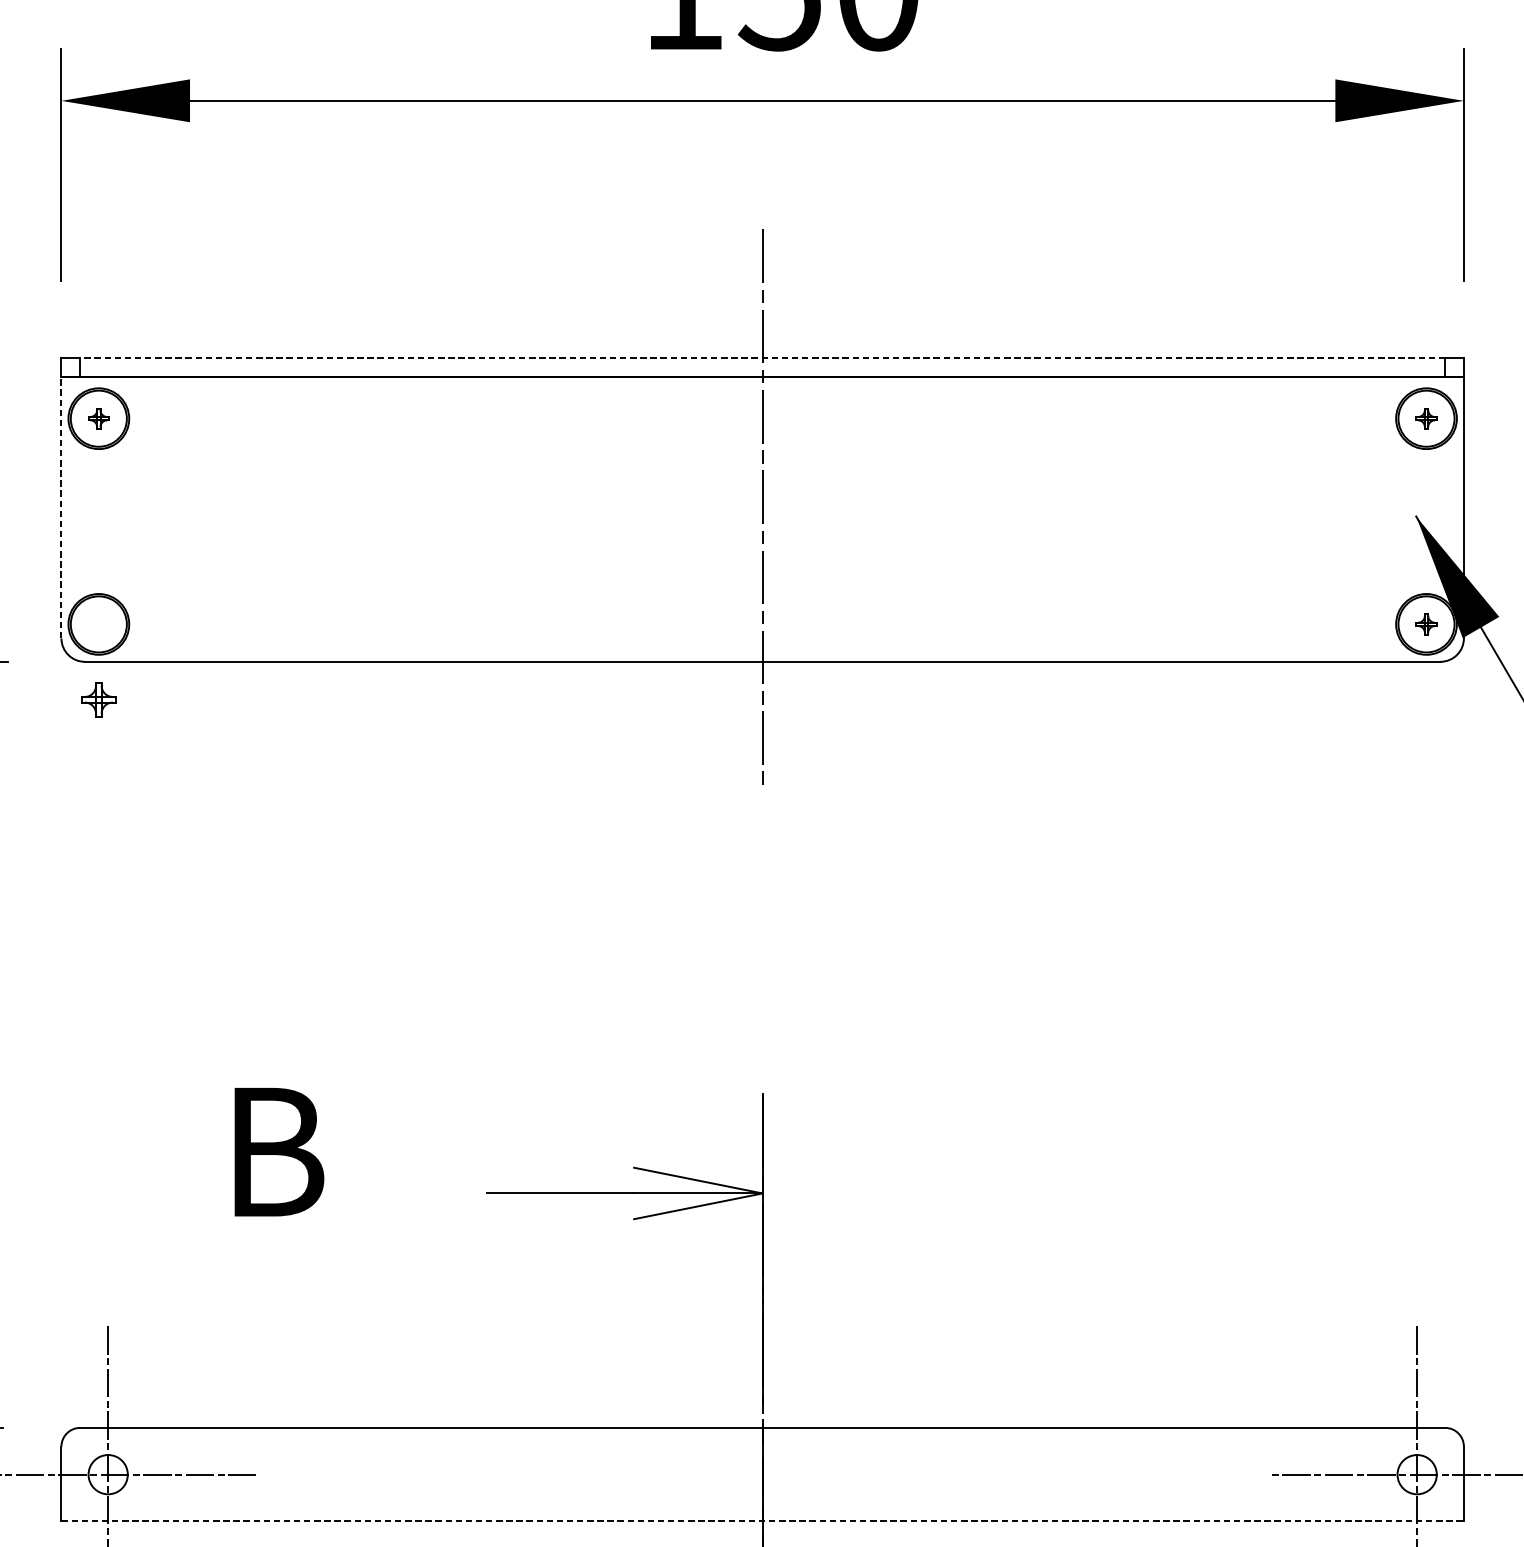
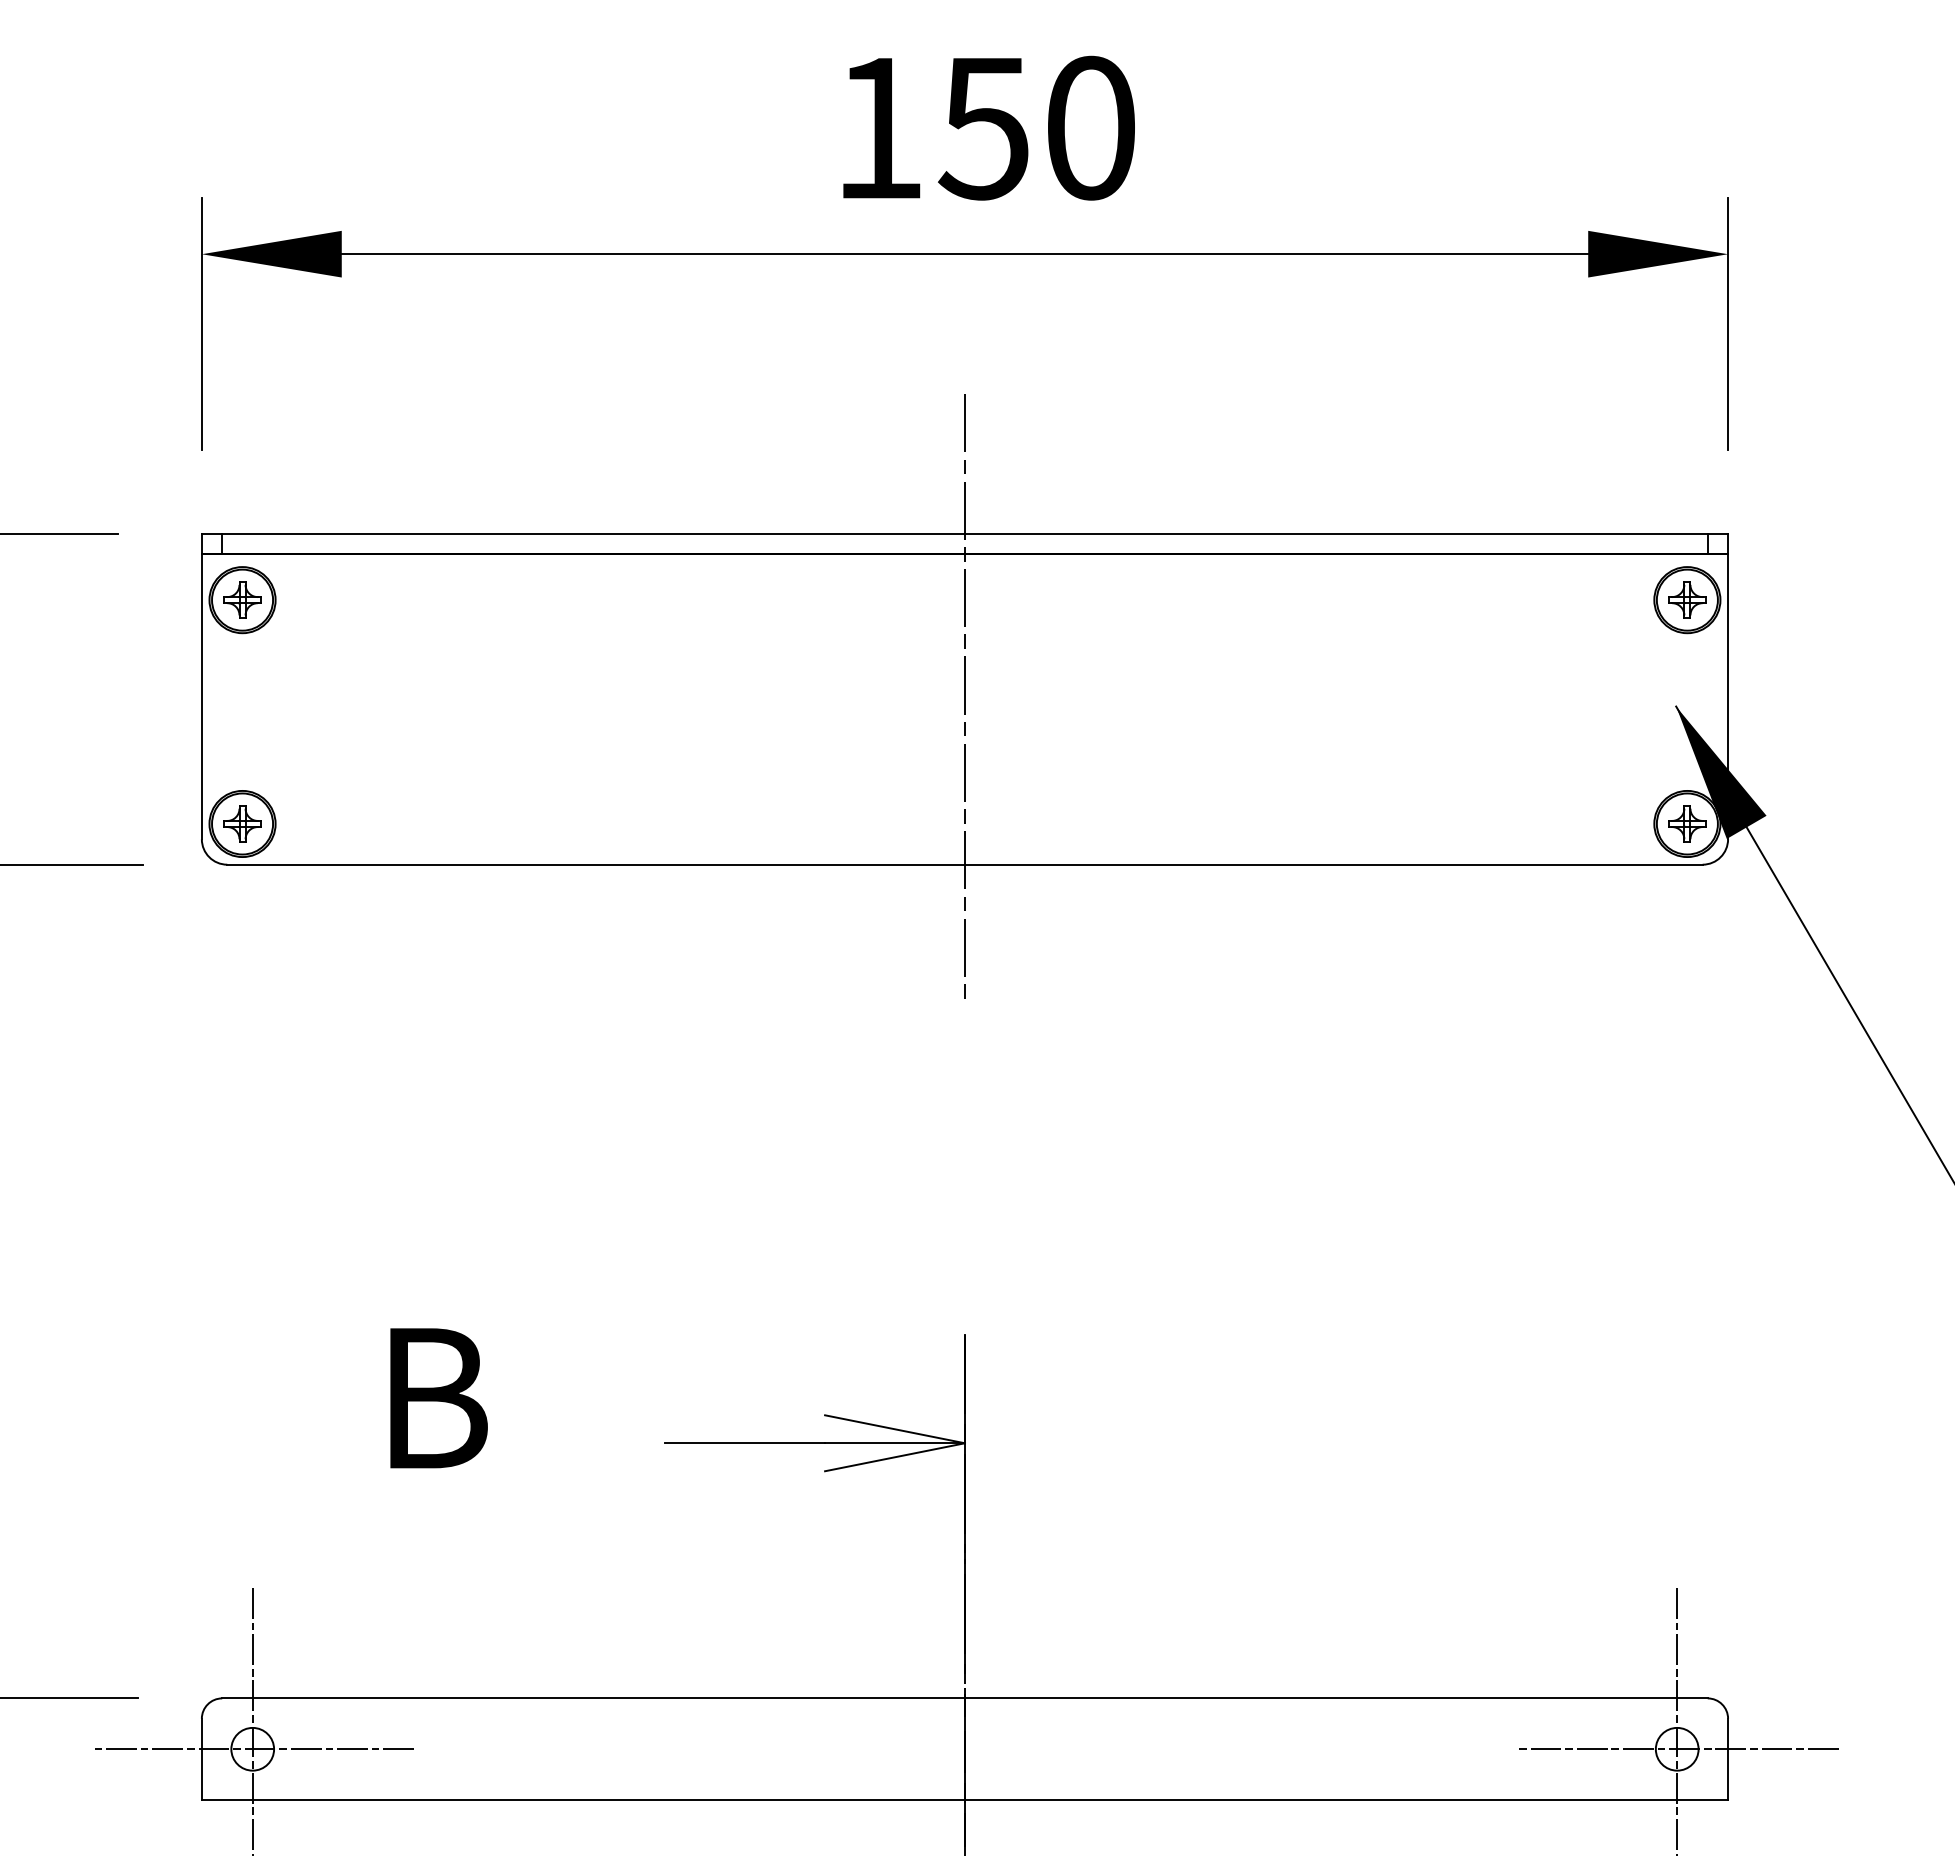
line: (762, 358) -> (964, 534), dashed -> solid
part: (98, 418) -> (242, 599), size x1.67
part: (1426, 418) -> (1687, 599), size x1.67
line: (61, 507) -> (201, 696), dashed -> solid
part: (1426, 623) -> (1687, 823), size x1.67
part: (98, 699) -> (242, 823), moved
line: (763, 1521) -> (965, 1800), dashed -> solid

